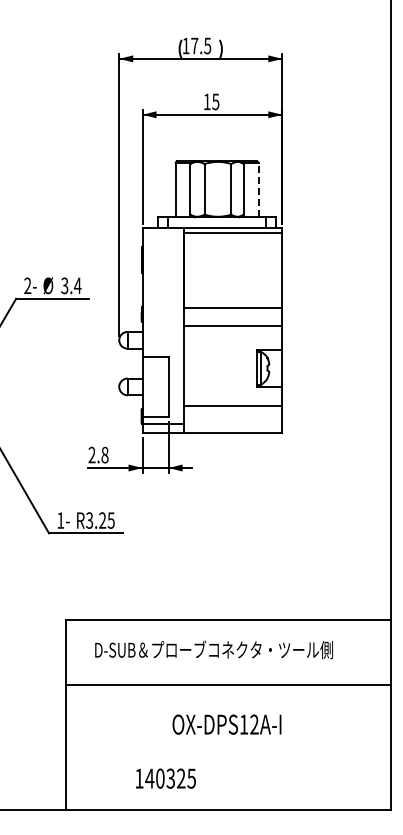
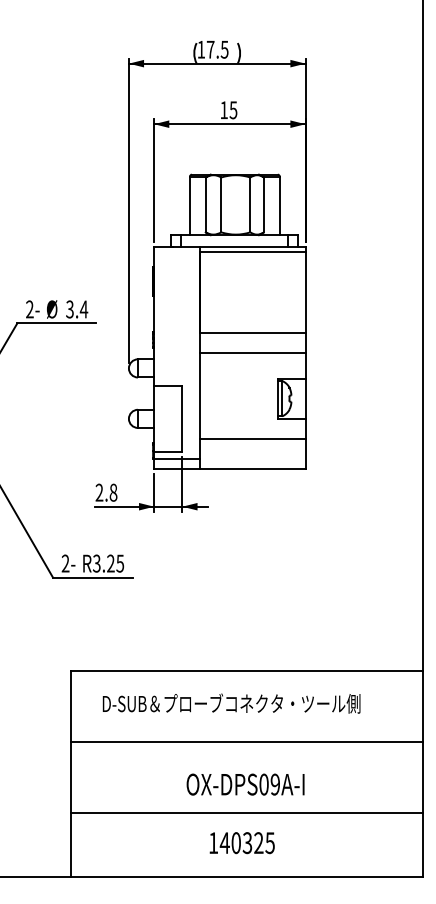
line: (258, 189) -> (279, 205), dashed -> solid
text: (60, 520) -> (65, 563), 1- -> 2-
text: (248, 724) -> (268, 784), OX-DPS12A-I -> OX-DPS09A-I
line: (228, 750) -> (247, 812), added
text: (165, 778) -> (241, 842), moved

